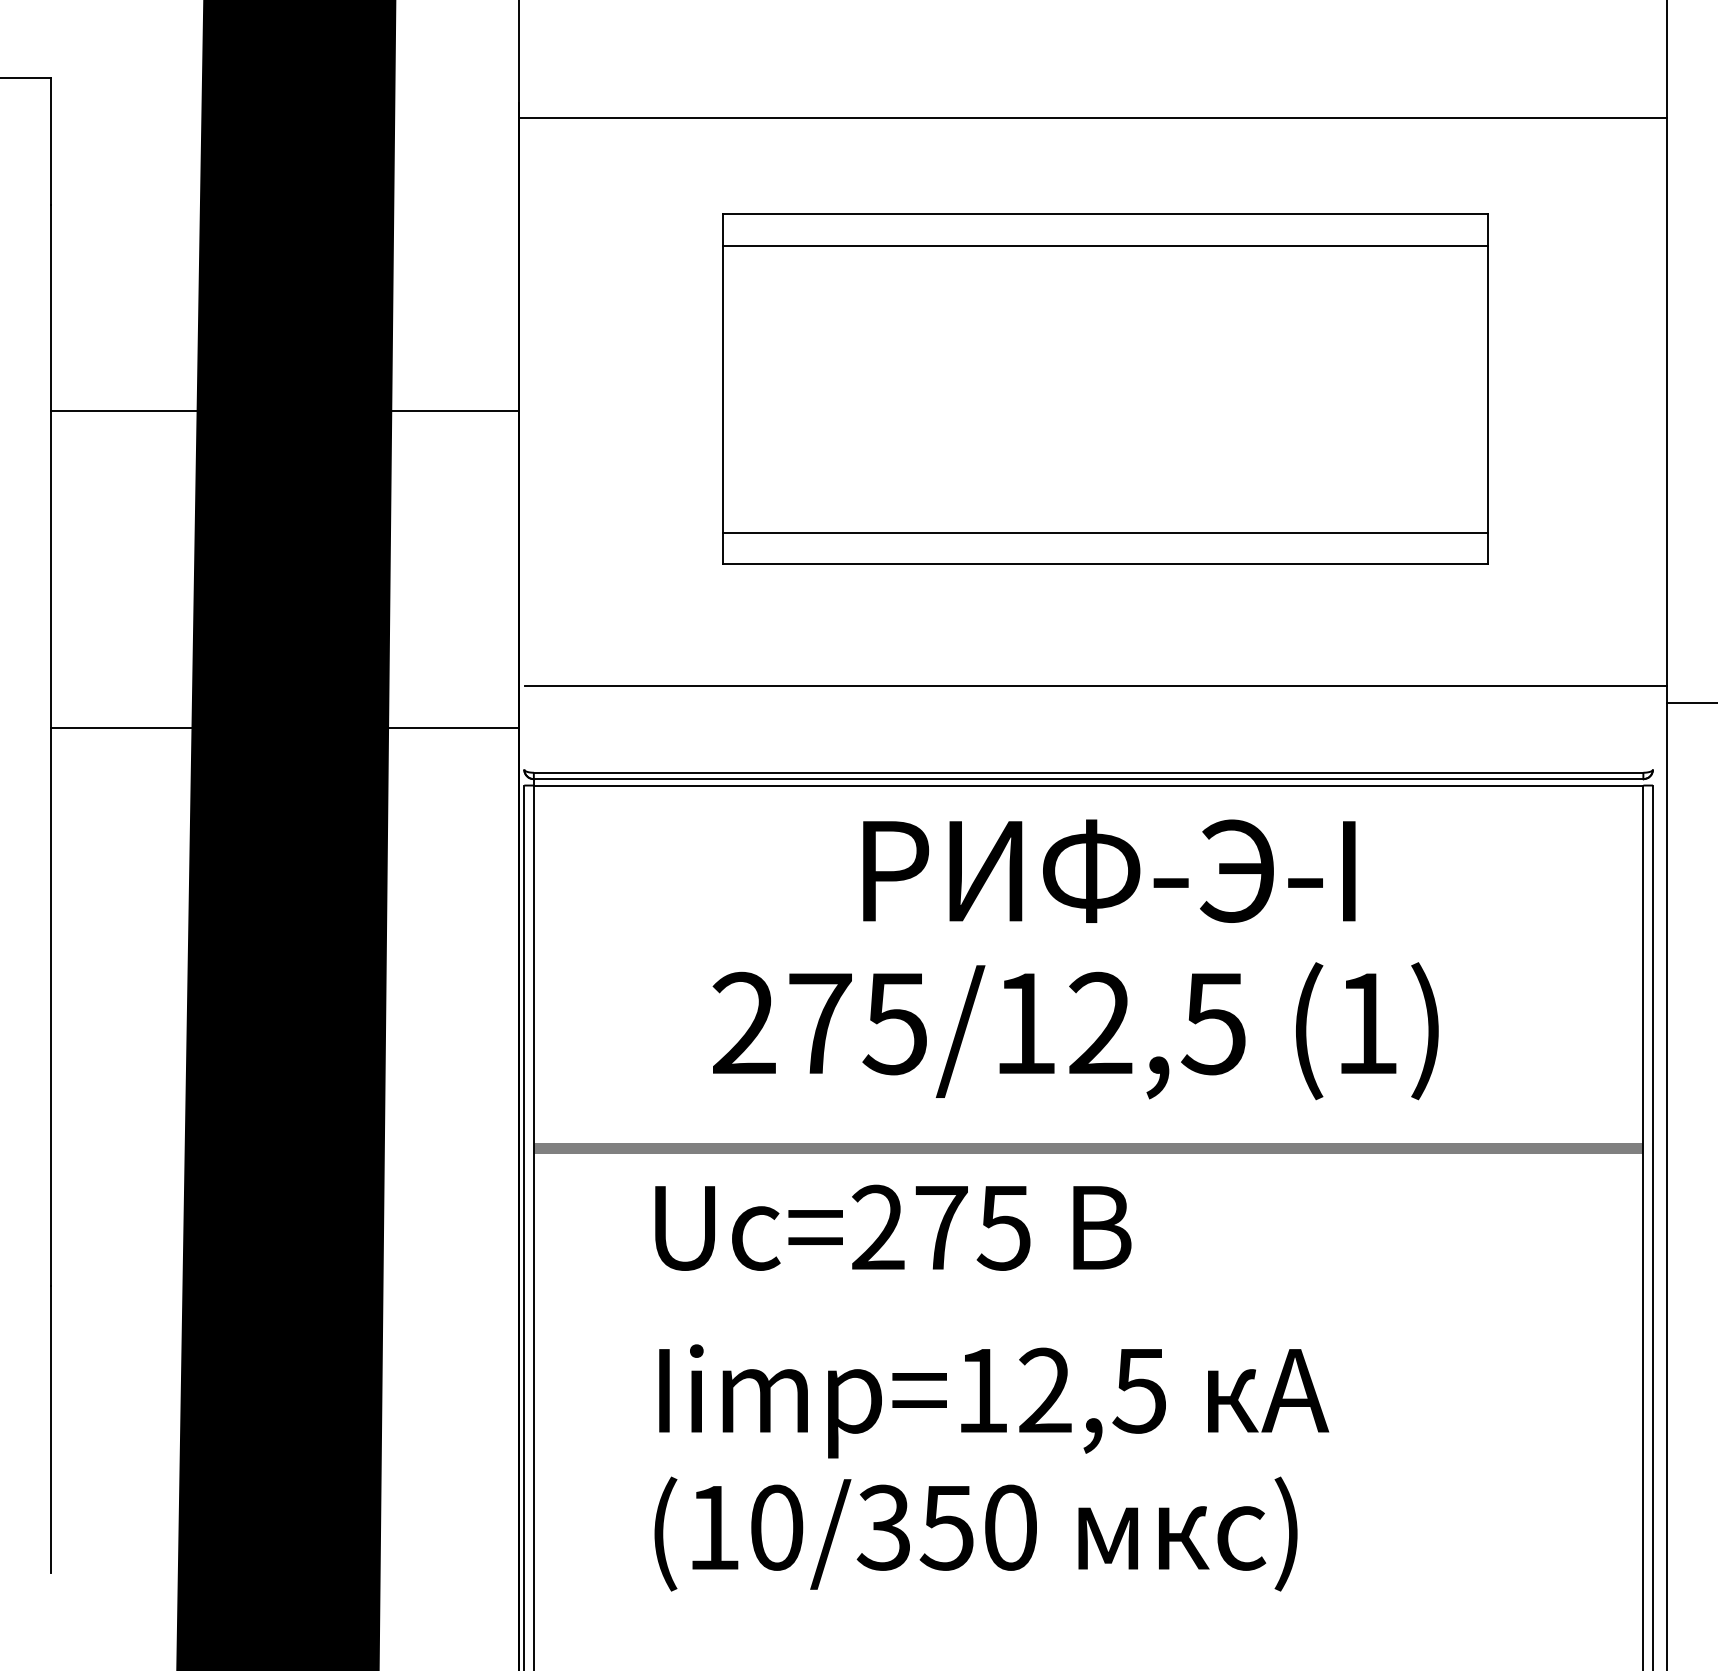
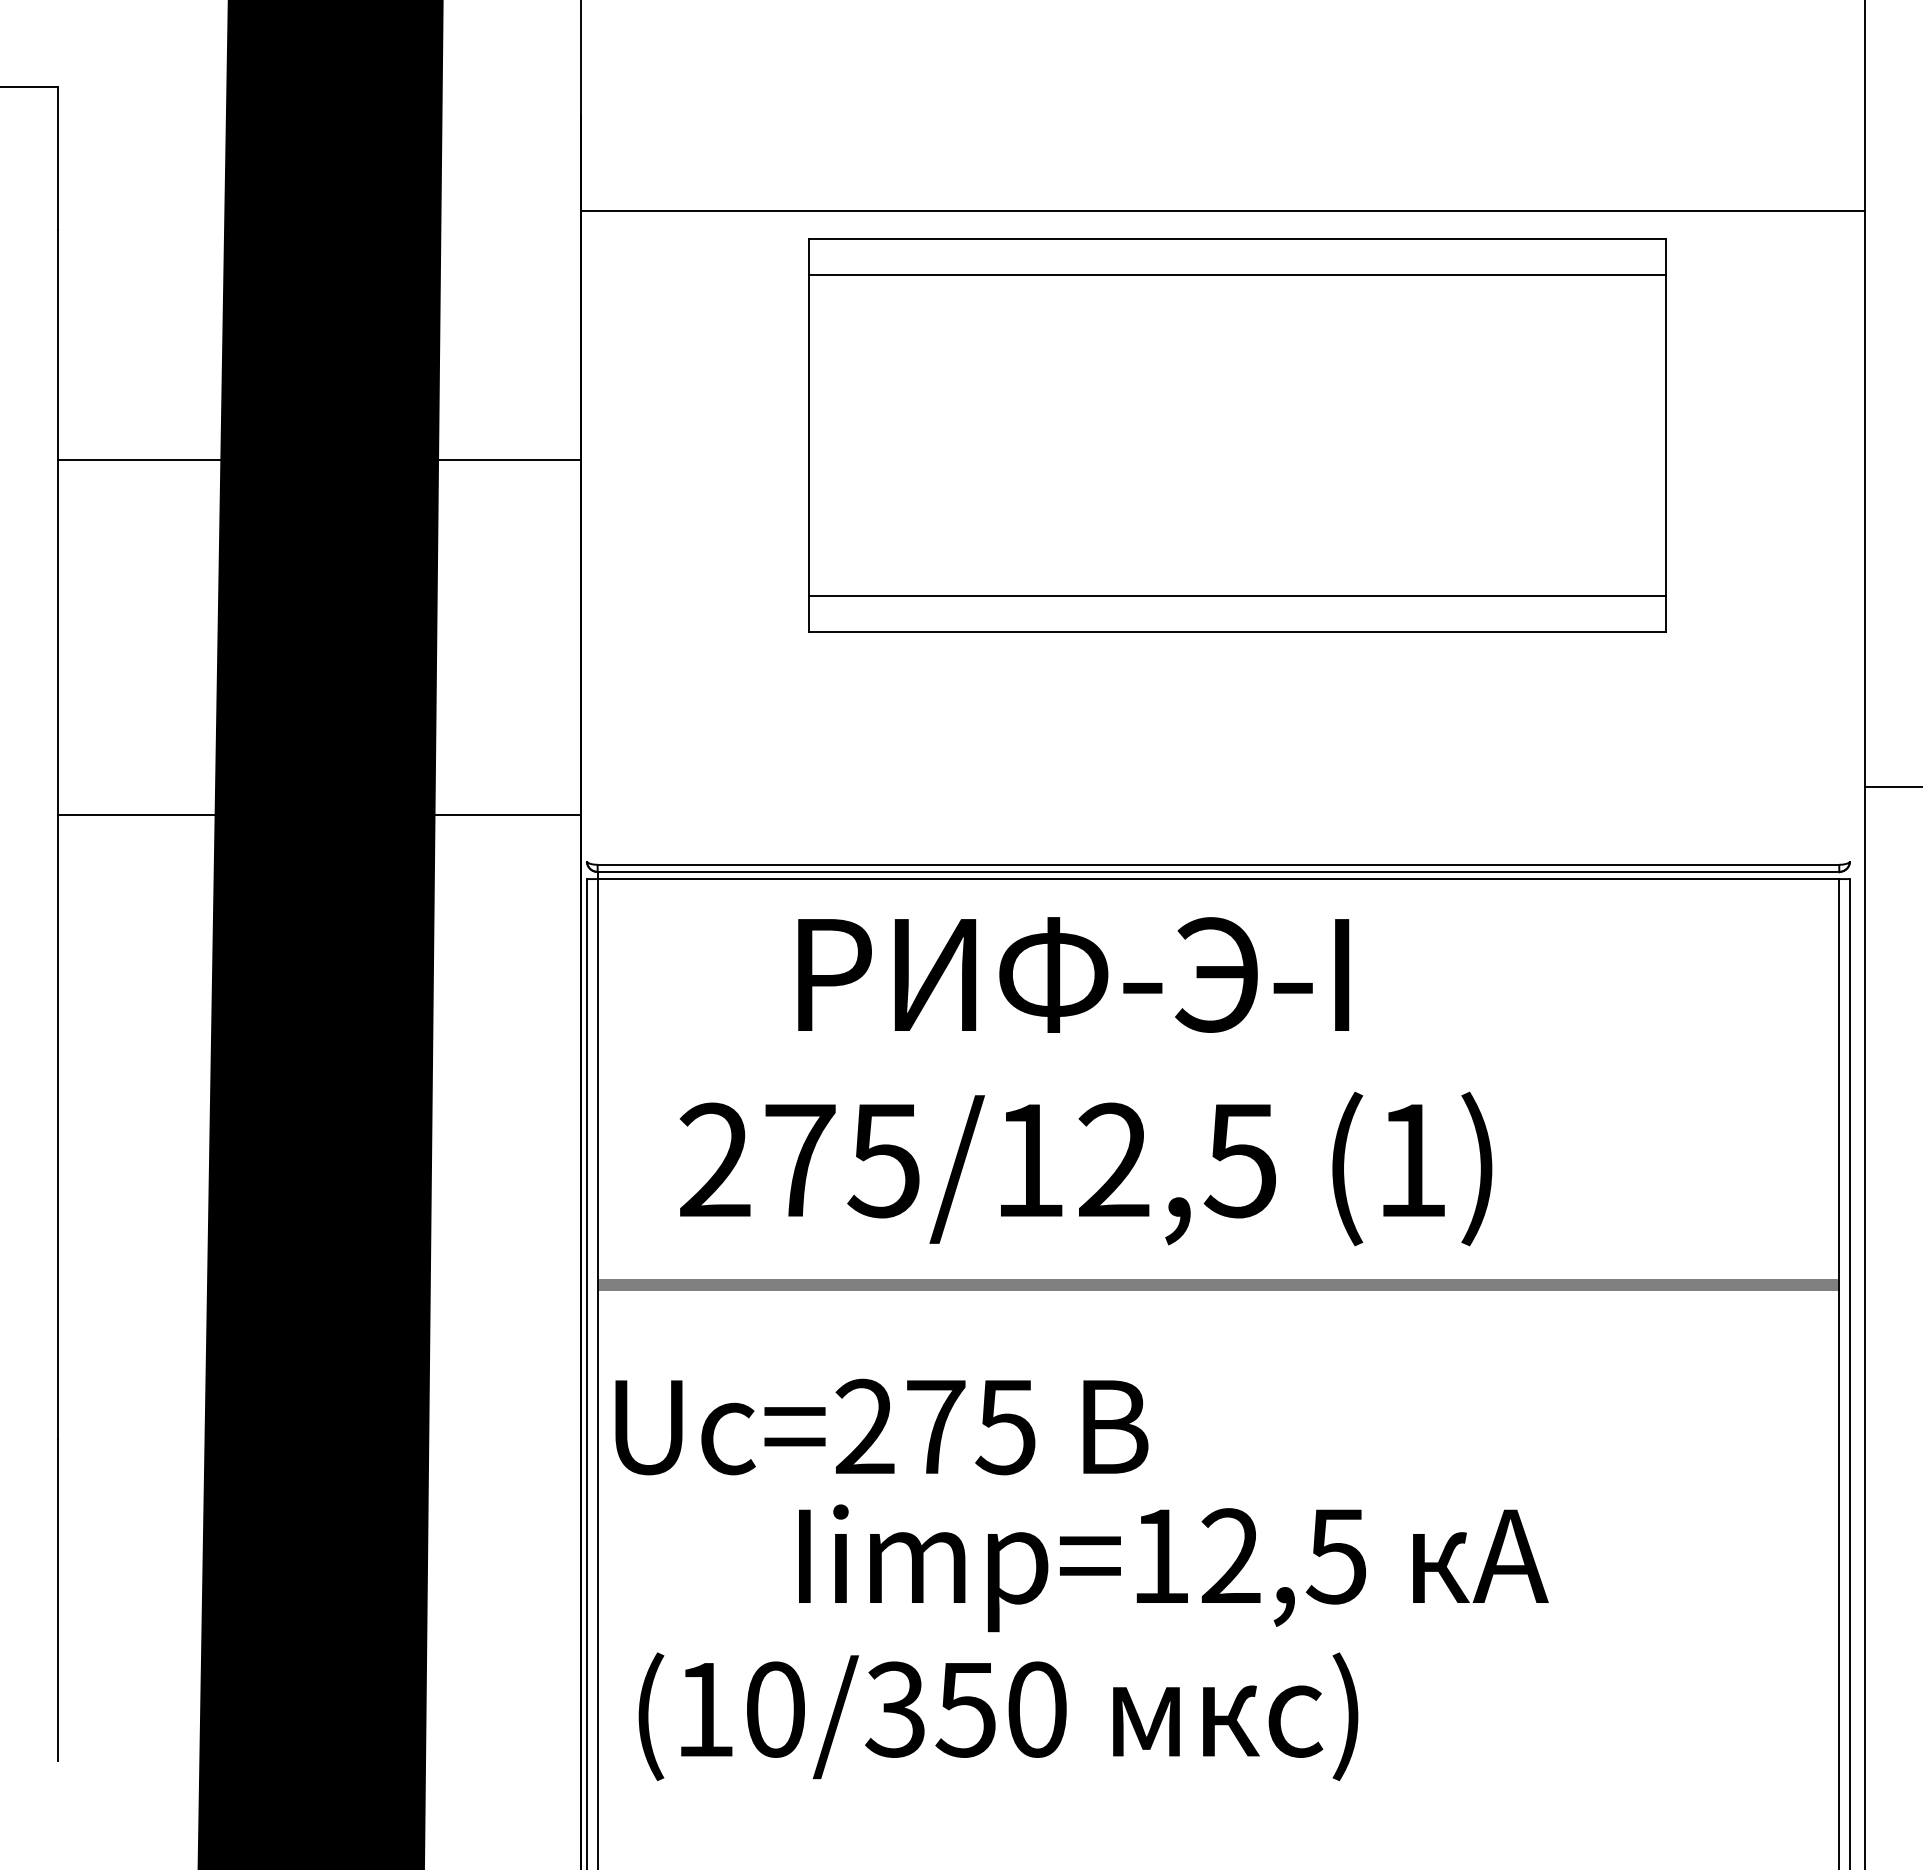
line: (1092, 118) -> (1222, 211), moved
line: (1095, 685) -> (1226, 767), removed
text: (1109, 870) -> (1073, 974), moved
text: (1075, 1030) -> (1085, 1168), moved
text: (892, 1227) -> (881, 1426), moved
text: (993, 1401) -> (1173, 1568), moved
text: (976, 1533) -> (998, 1716), moved

